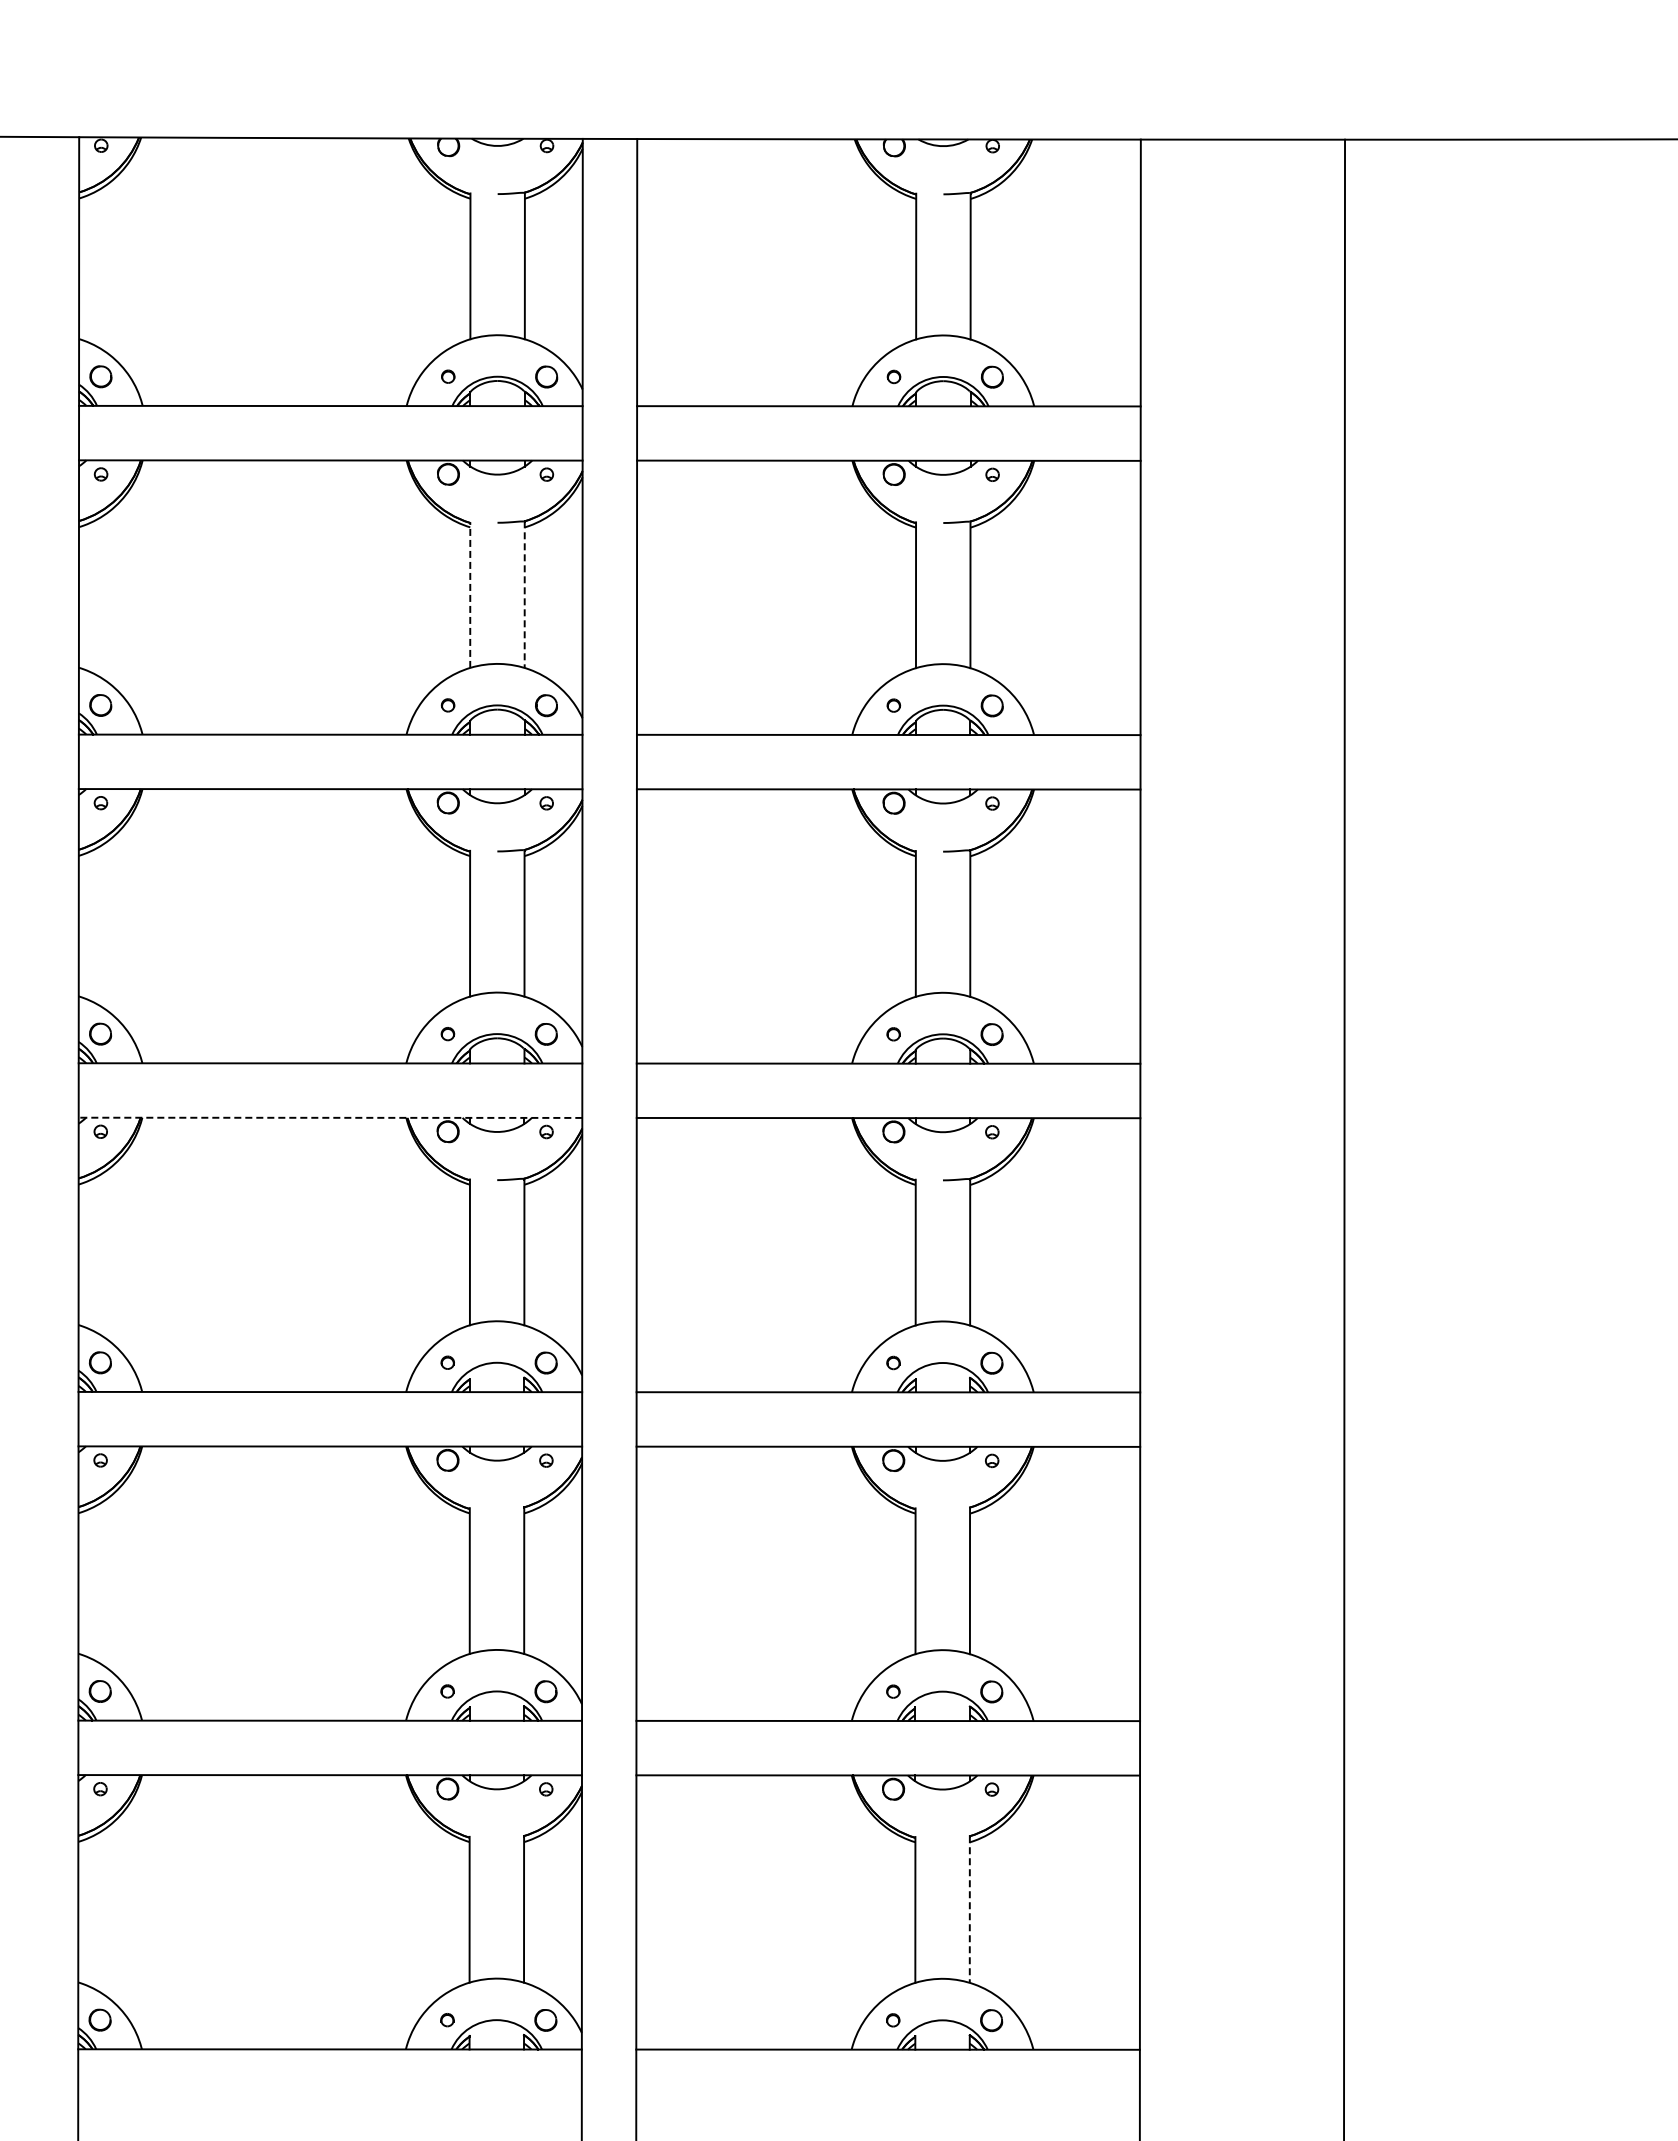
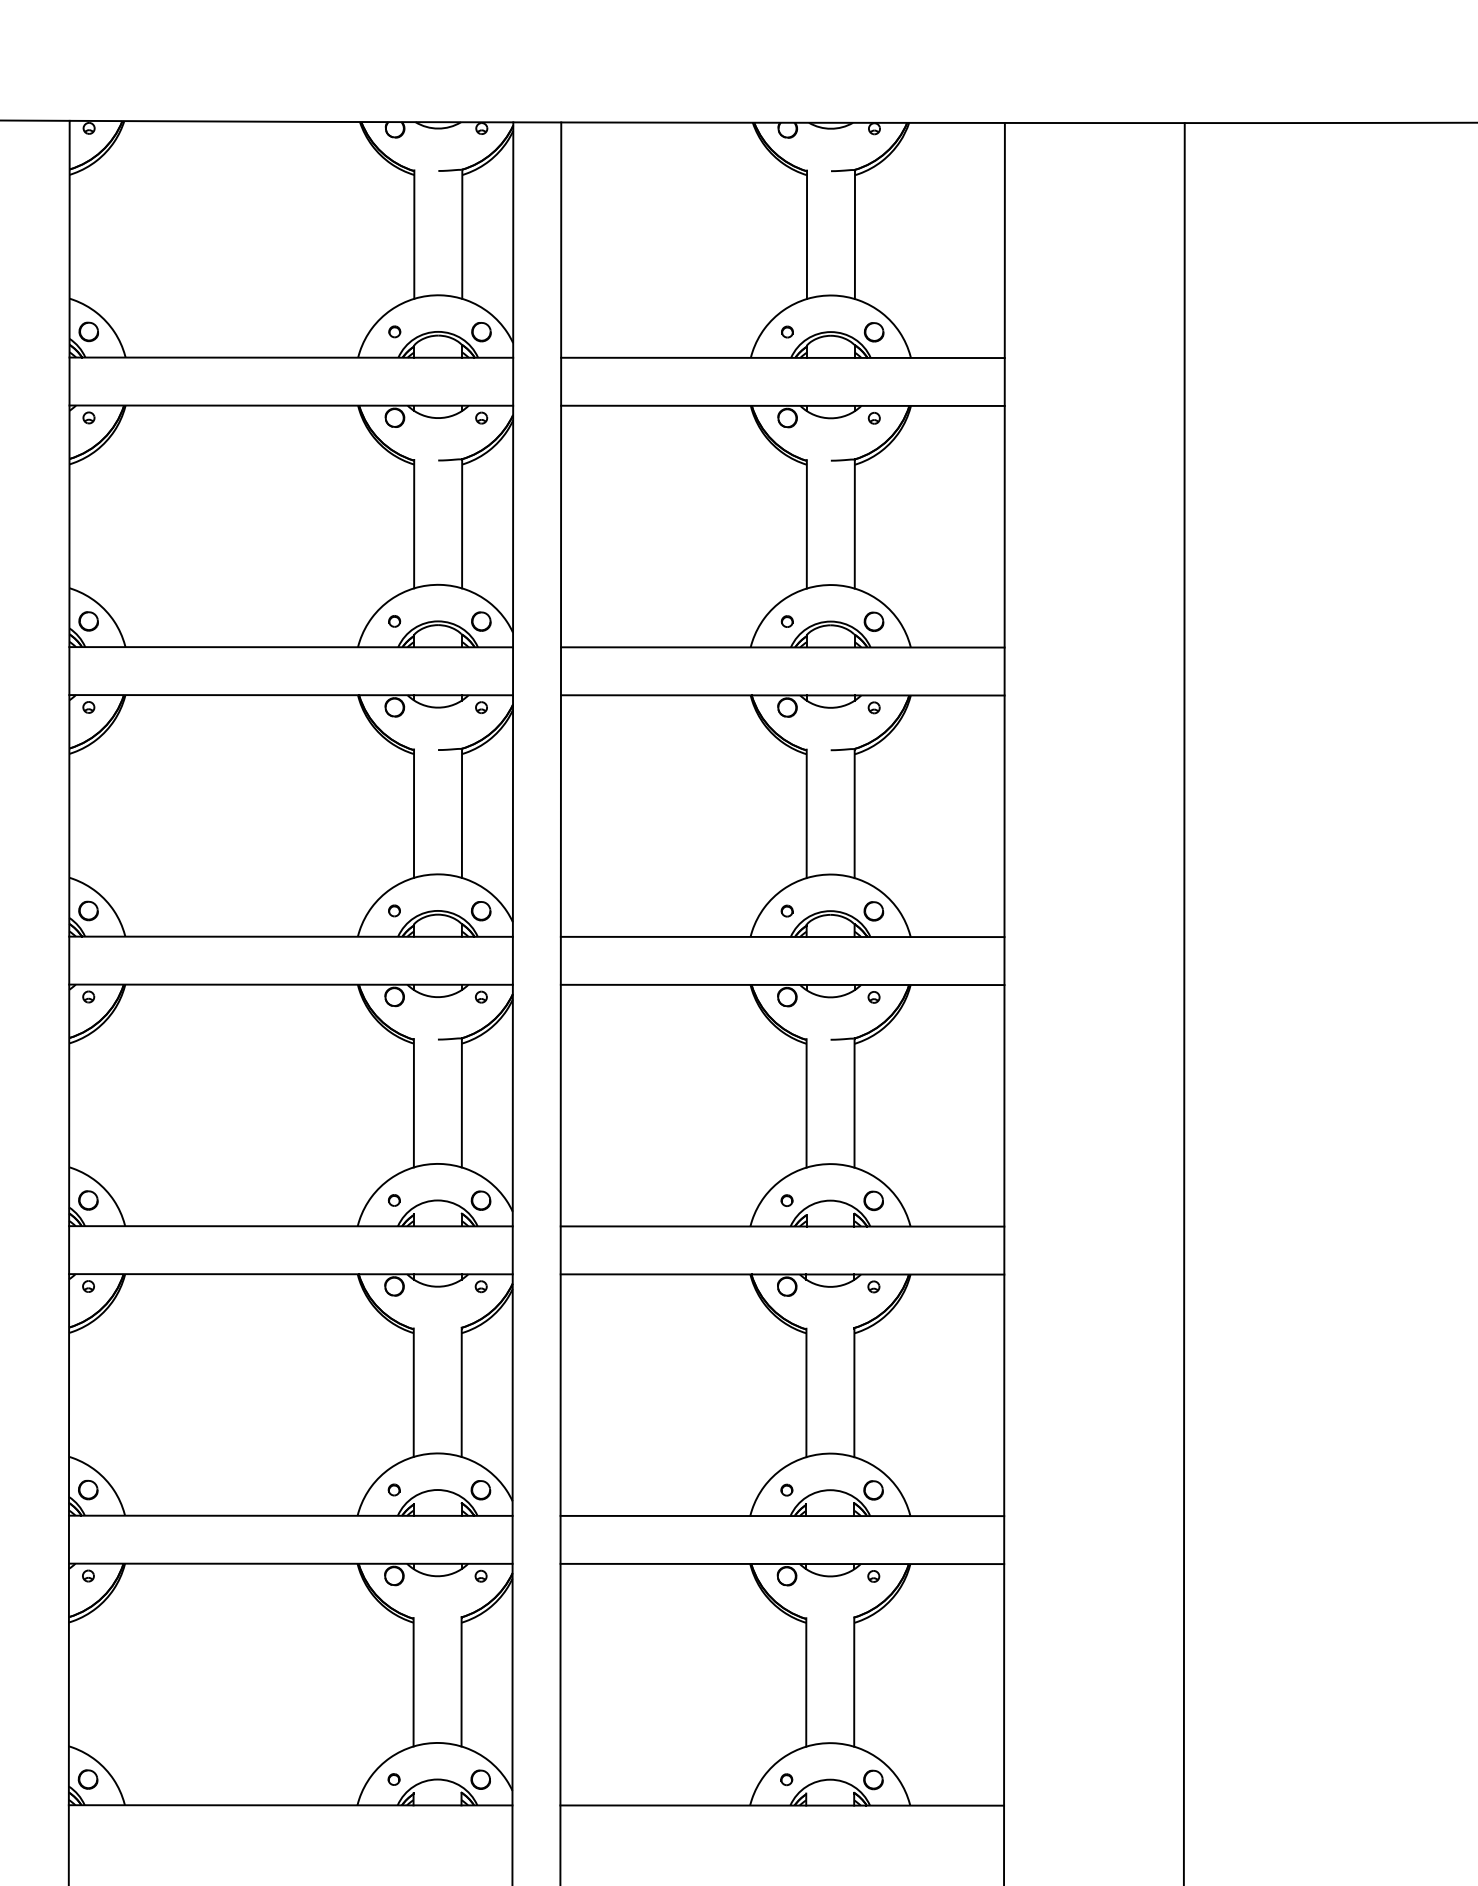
line: (470, 595) -> (414, 524), dashed -> solid
line: (524, 595) -> (461, 524), dashed -> solid
line: (330, 1117) -> (291, 984), dashed -> solid
line: (969, 1910) -> (853, 1682), dashed -> solid

